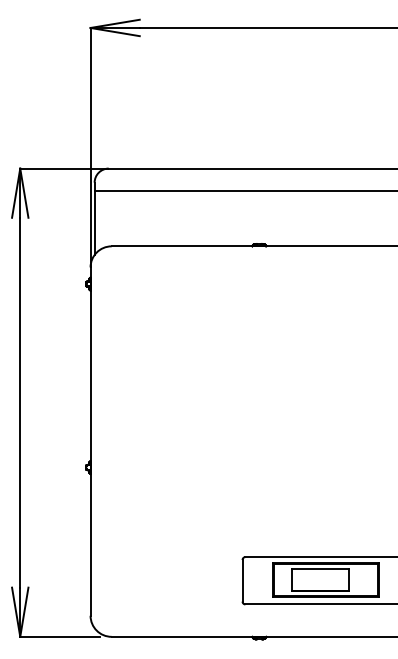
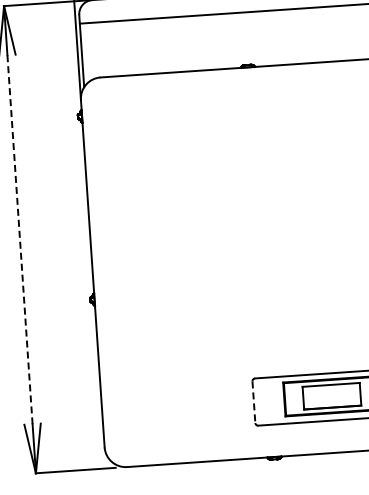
line: (20, 402) -> (20, 239), solid -> dashed
line: (242, 580) -> (253, 401), solid -> dashed

